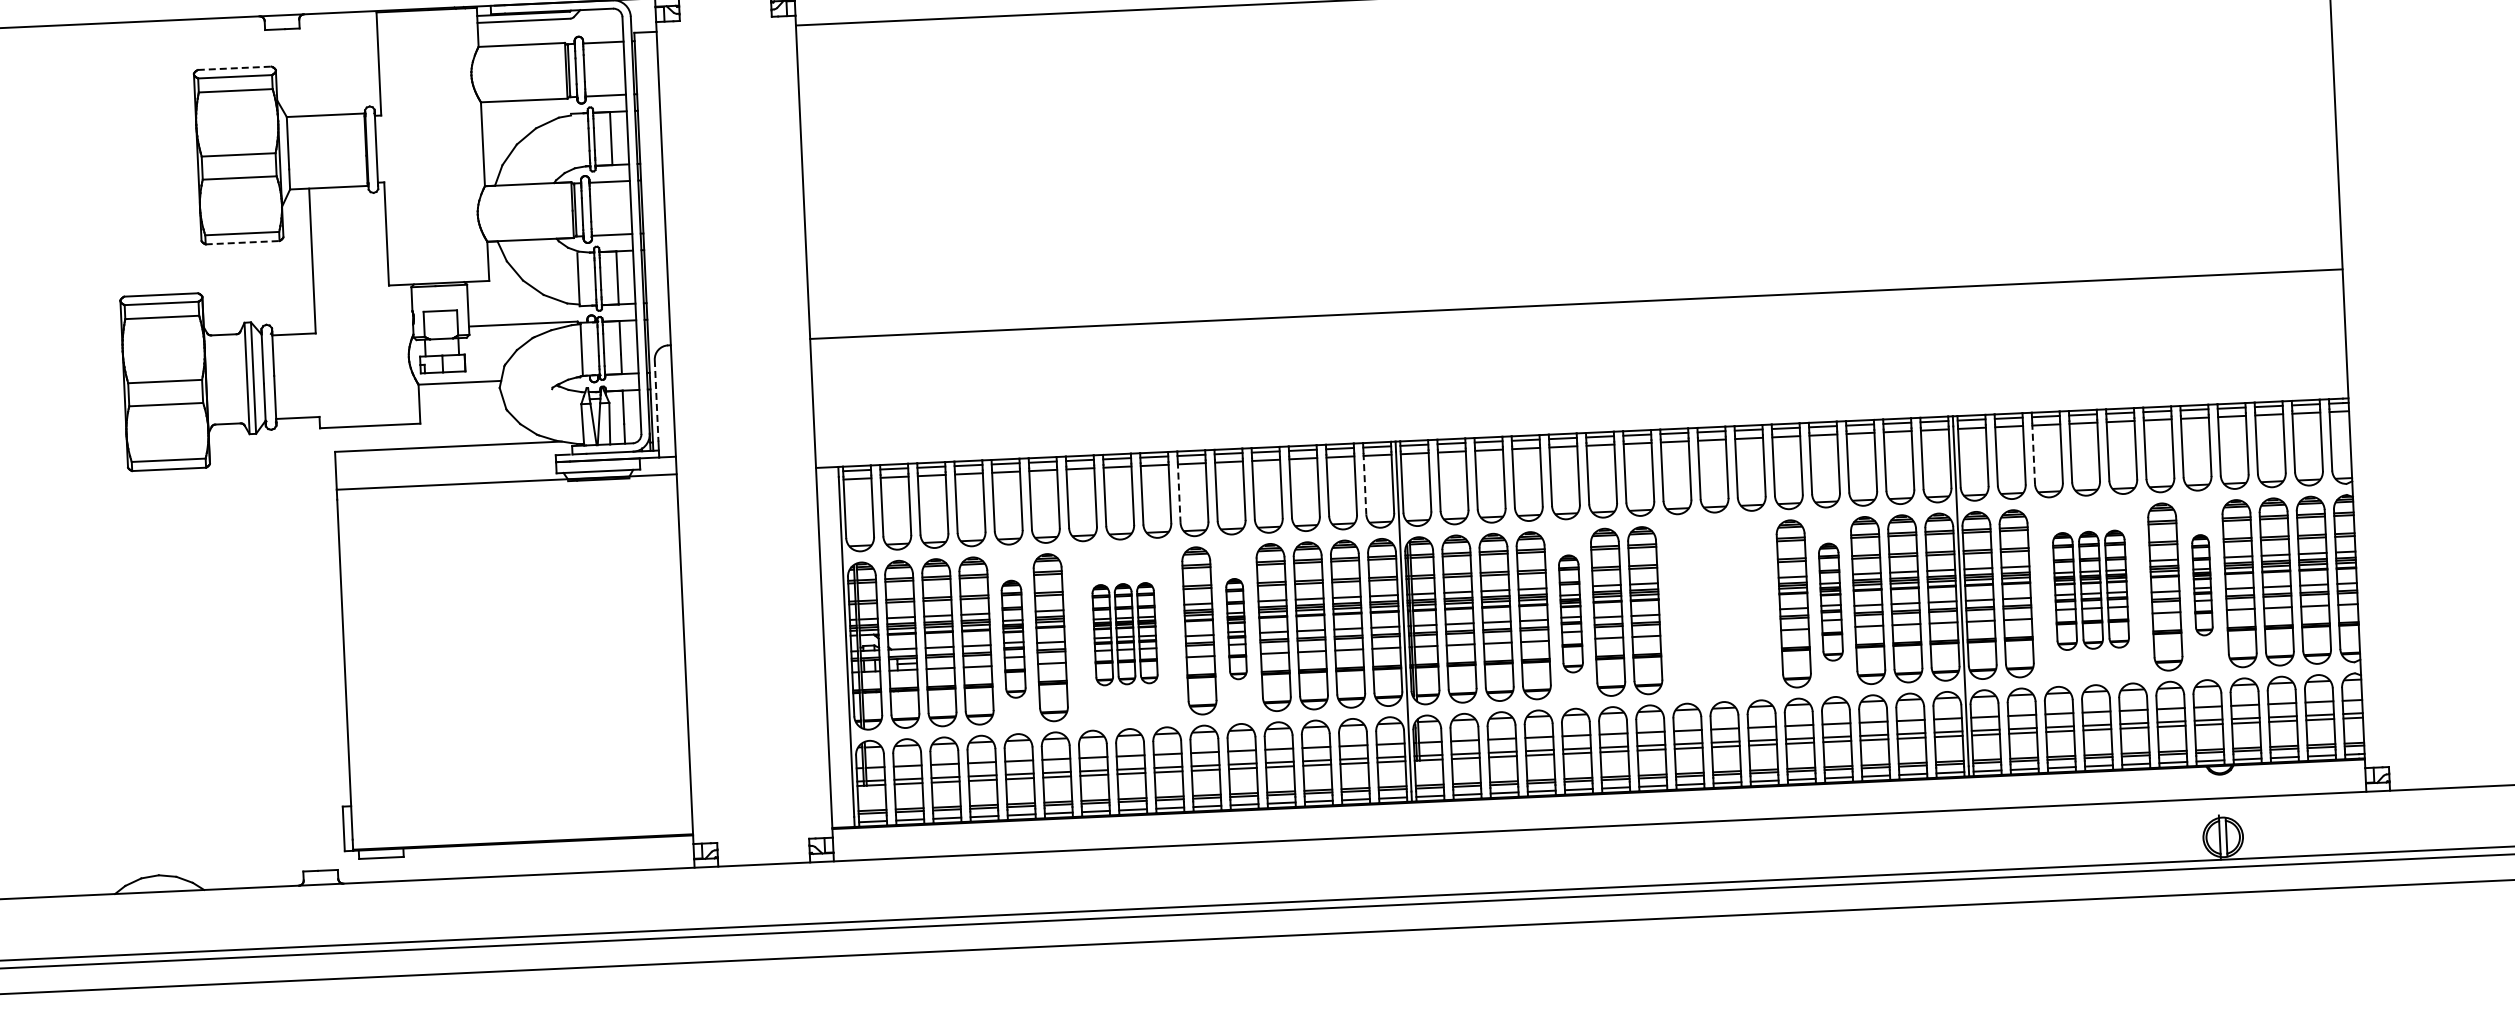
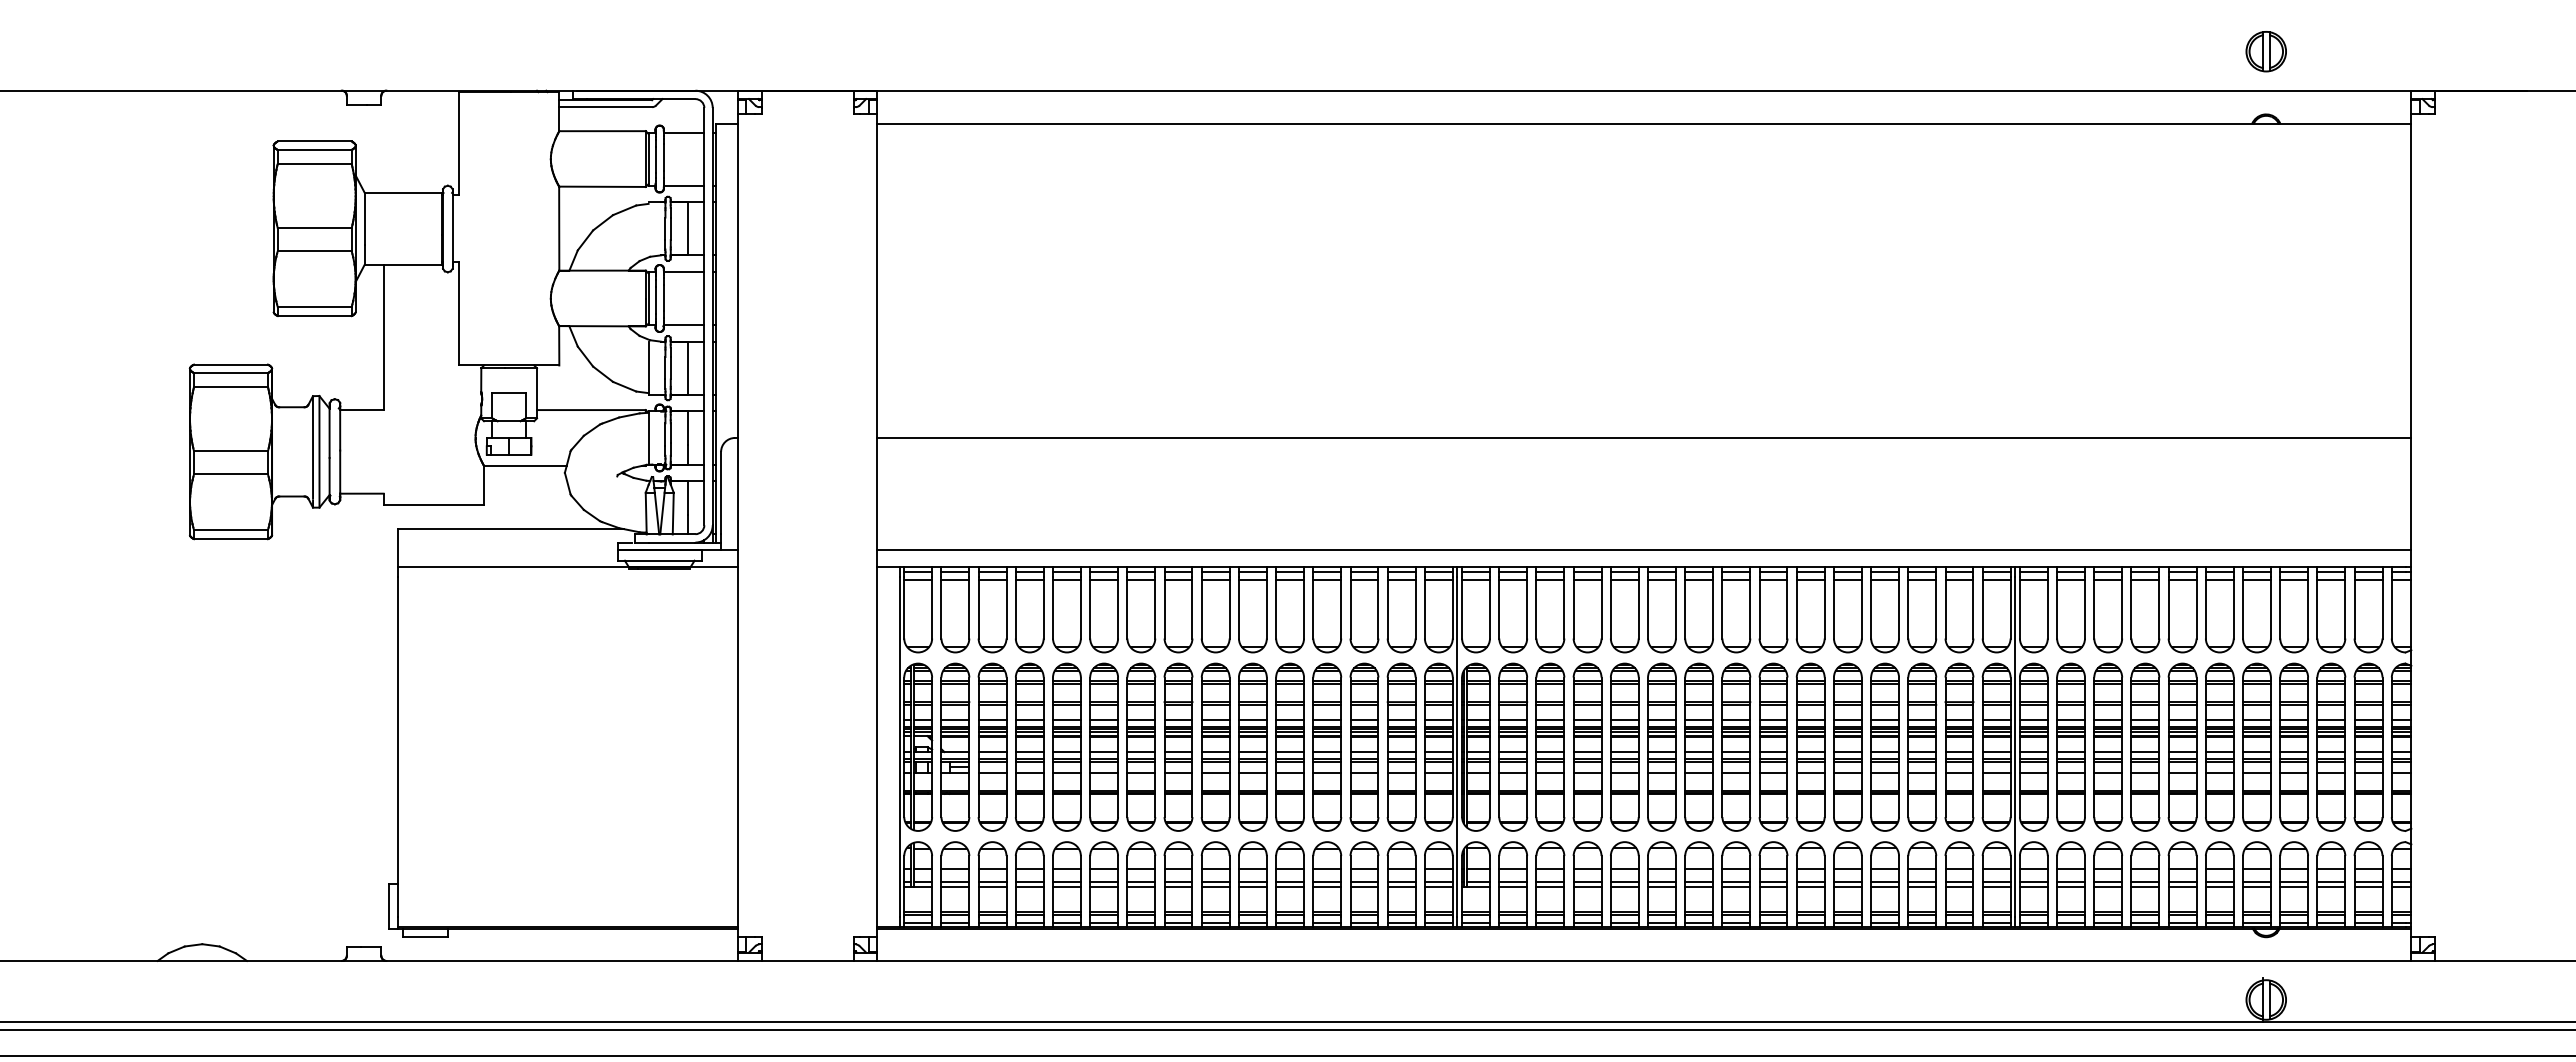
line: (234, 68) -> (314, 141), dashed -> solid
line: (242, 243) -> (314, 316), dashed -> solid
line: (657, 400) -> (721, 492), dashed -> solid
line: (1581, 415) -> (1644, 549), added
line: (2033, 453) -> (2094, 607), dashed -> solid
line: (1364, 483) -> (1424, 607), dashed -> solid
line: (1178, 491) -> (1238, 607), dashed -> solid
part: (2201, 584) -> (2256, 746), size x1.67
part: (2091, 589) -> (2145, 746), size x1.43
part: (1830, 601) -> (1884, 746), size x1.43
part: (1719, 606) -> (1773, 746), added
part: (1570, 613) -> (1624, 746), size x1.43
part: (1235, 628) -> (1289, 746), size x1.67
part: (1125, 633) -> (1178, 746), size x1.67
part: (1013, 638) -> (1066, 746), size x1.43

